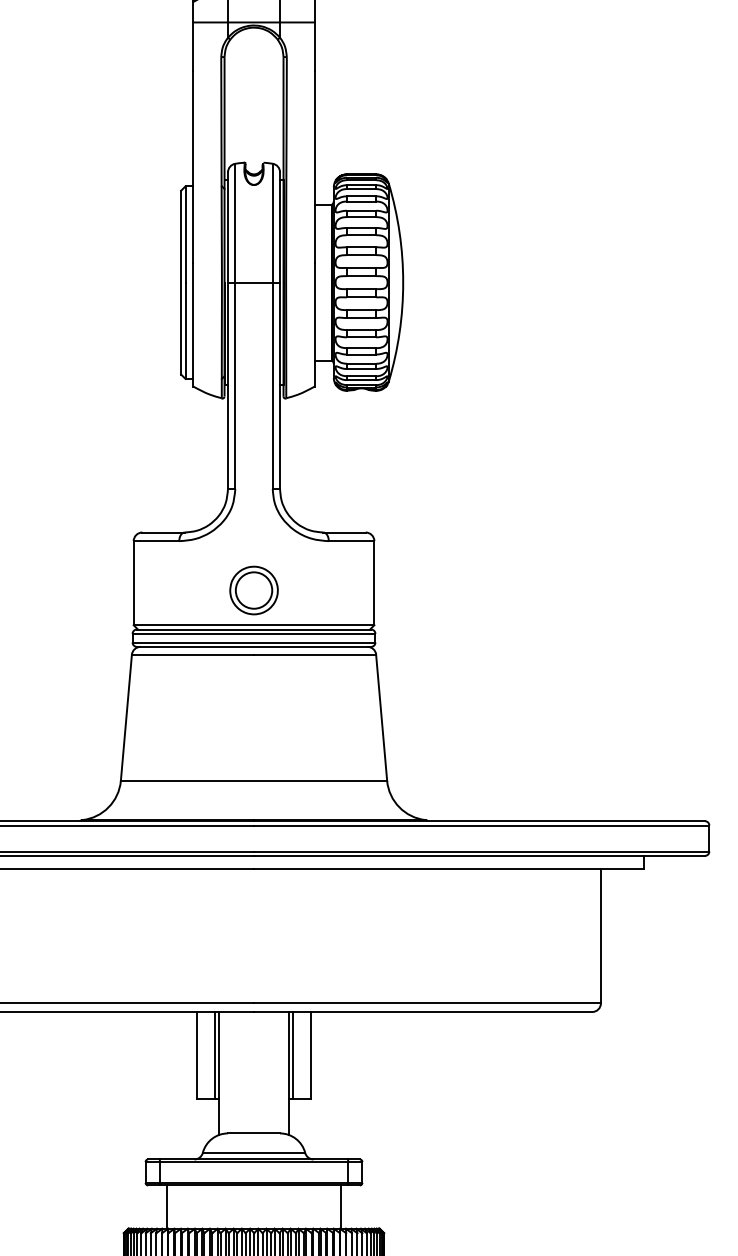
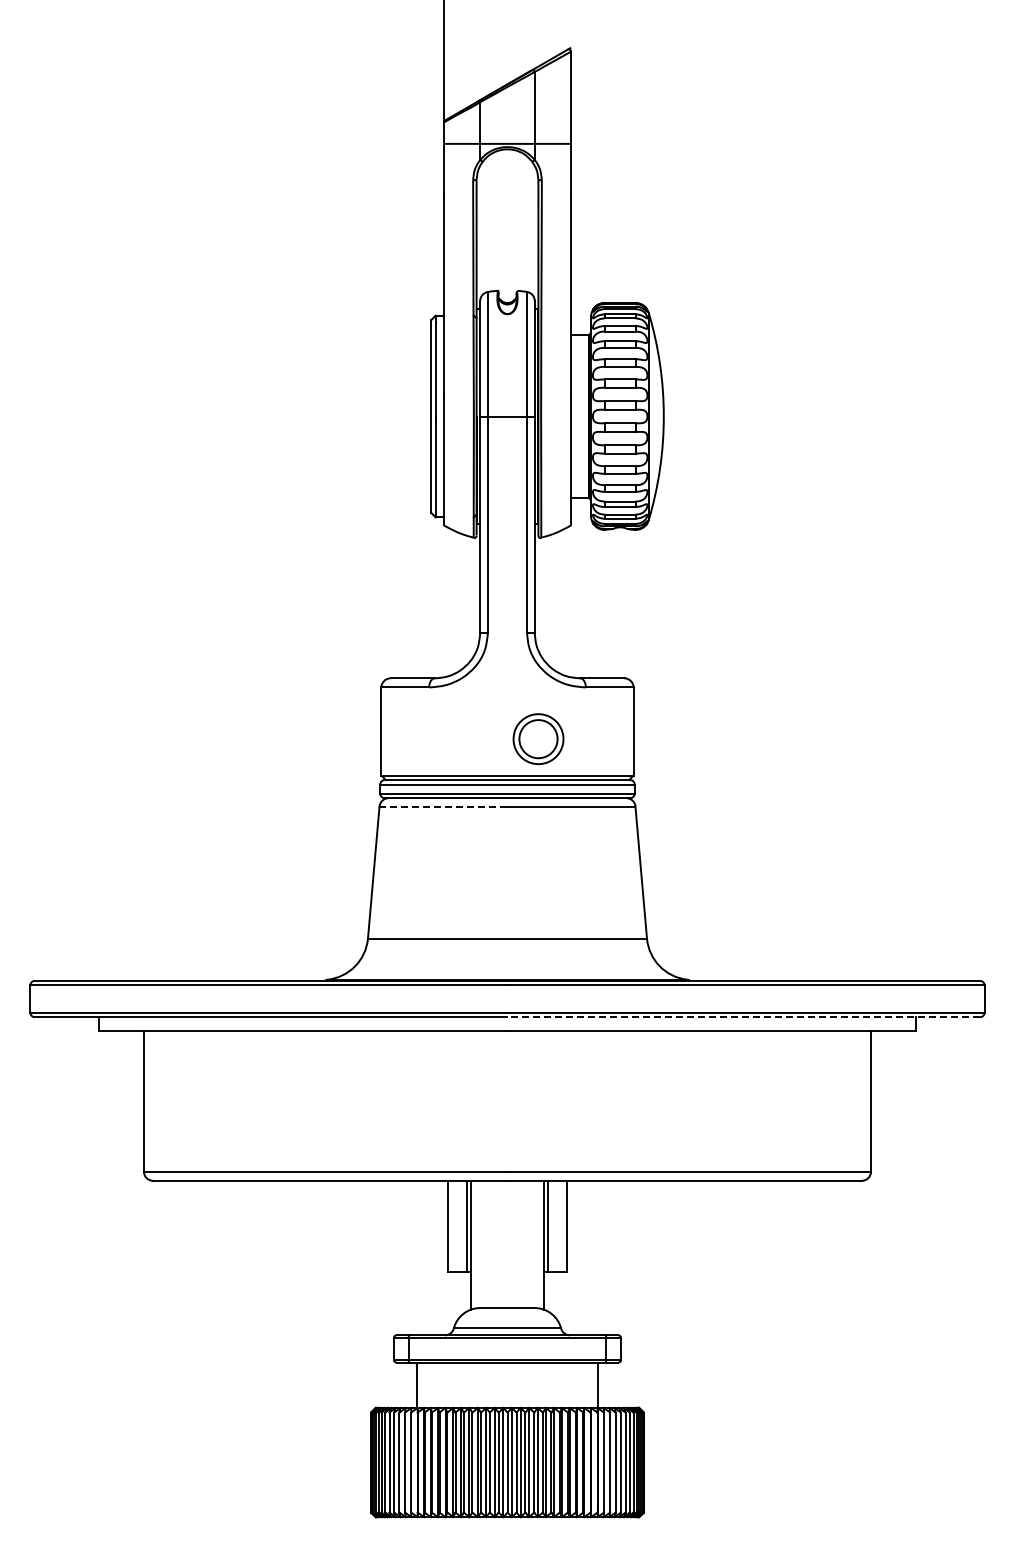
part: (254, 589) -> (538, 738), moved
line: (192, 654) -> (443, 806), solid -> dashed
line: (479, 856) -> (743, 1017), solid -> dashed

